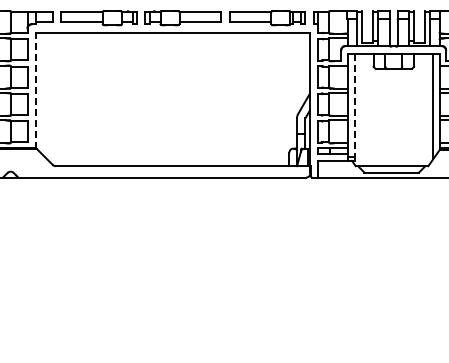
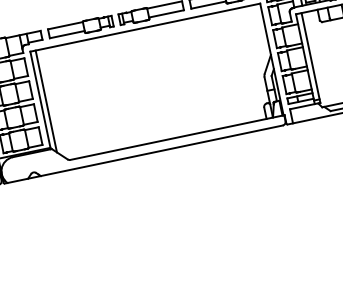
line: (35, 90) -> (40, 99), dashed -> solid
line: (42, 93) -> (46, 101), added
line: (354, 107) -> (310, 58), dashed -> solid

